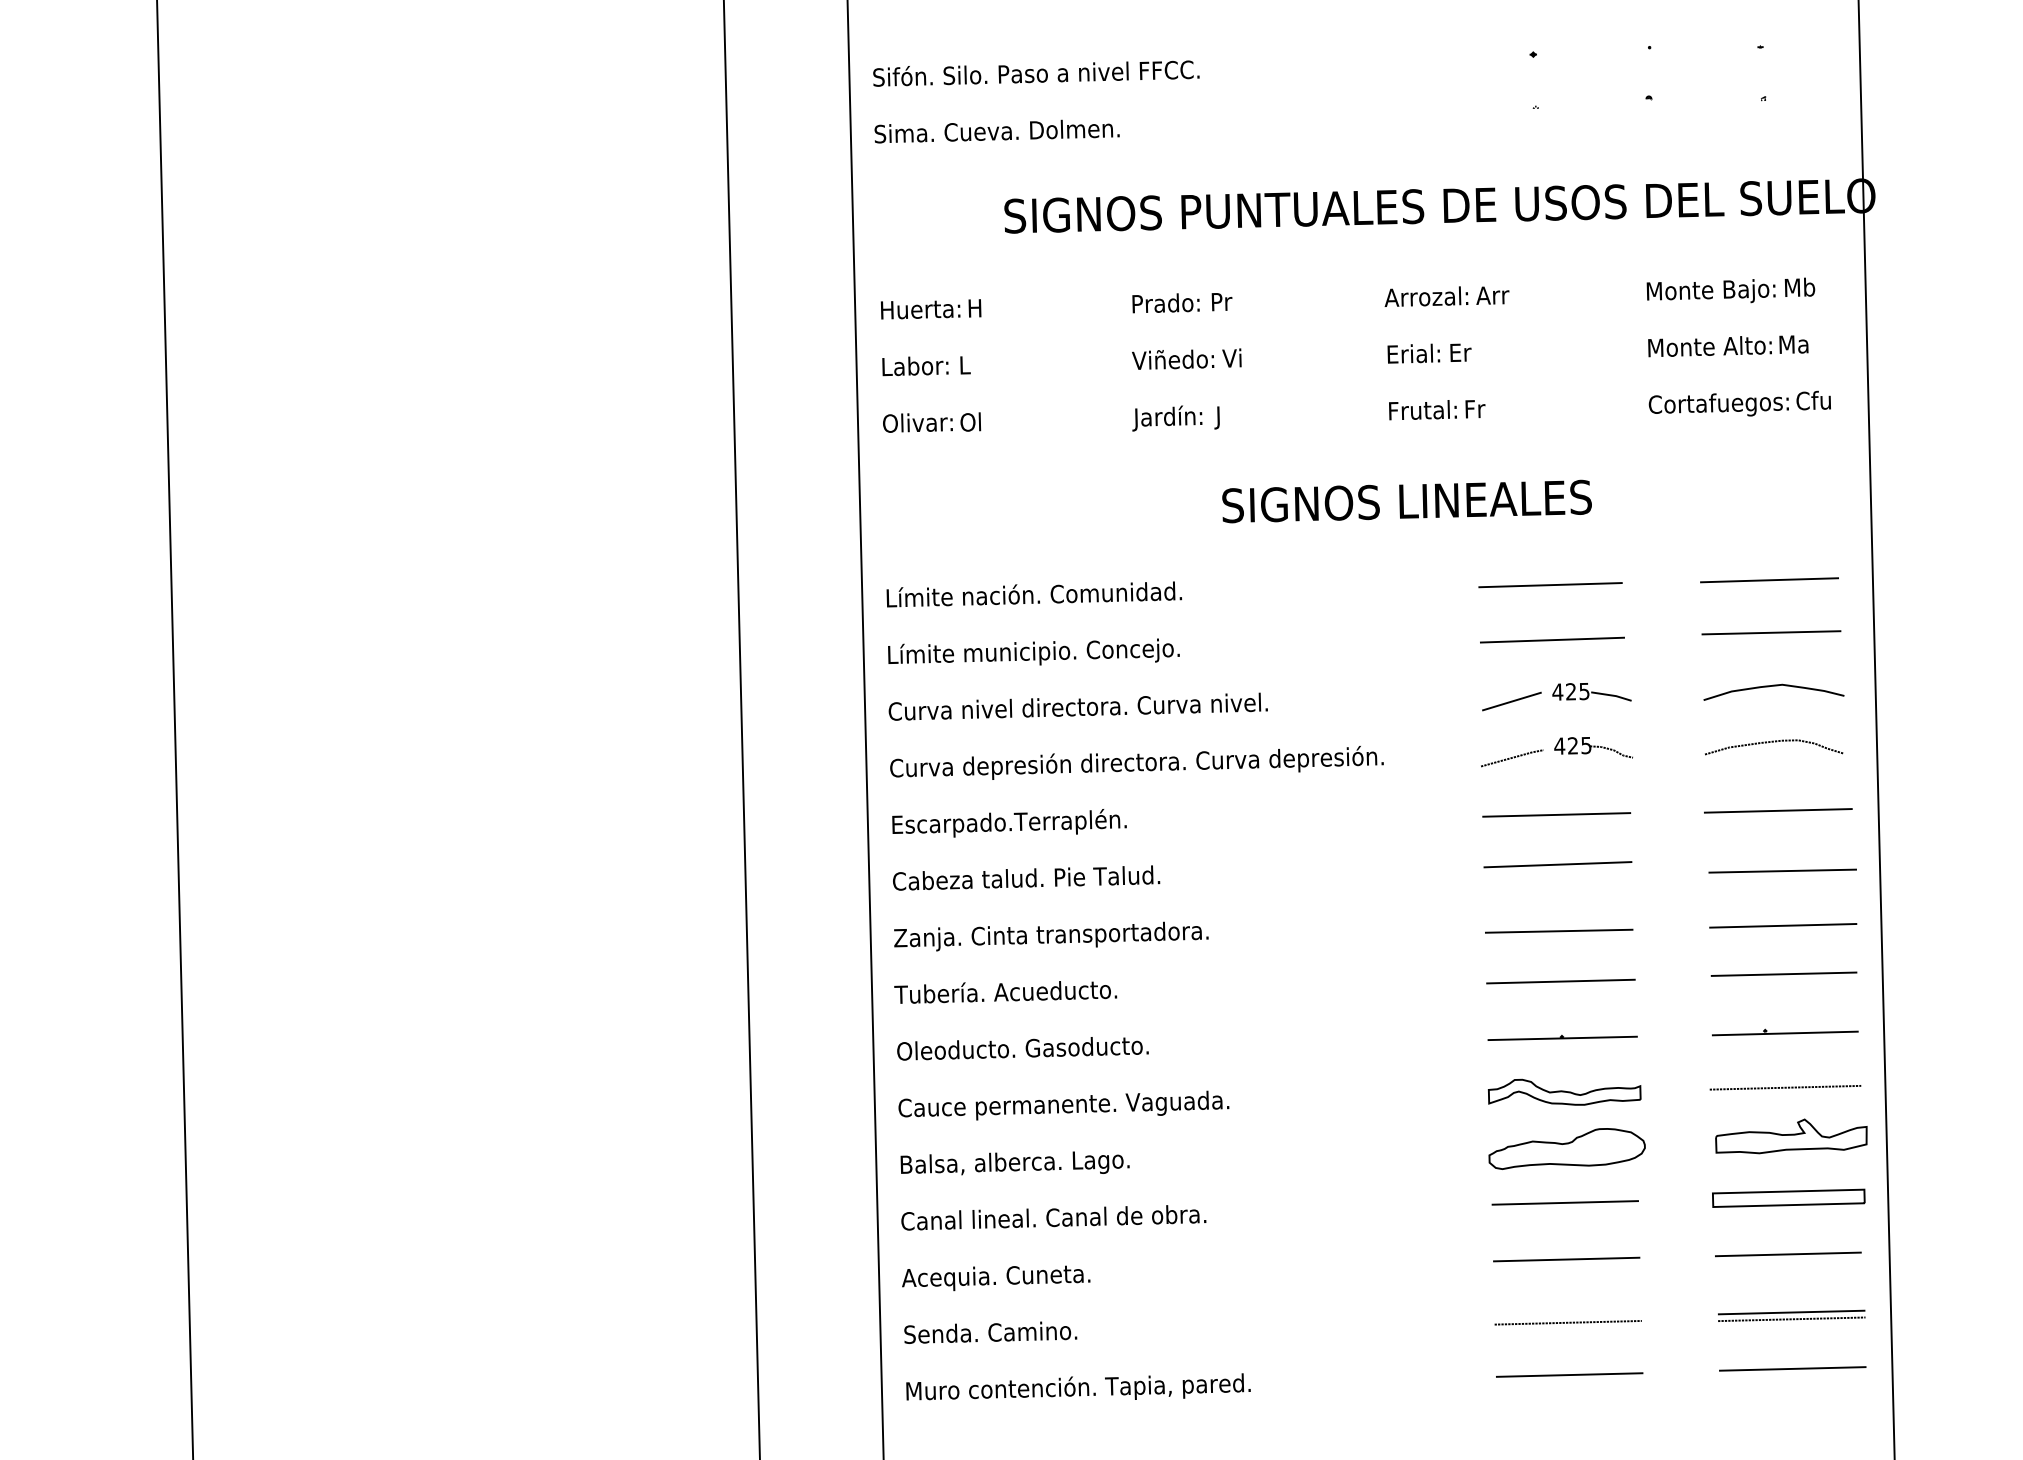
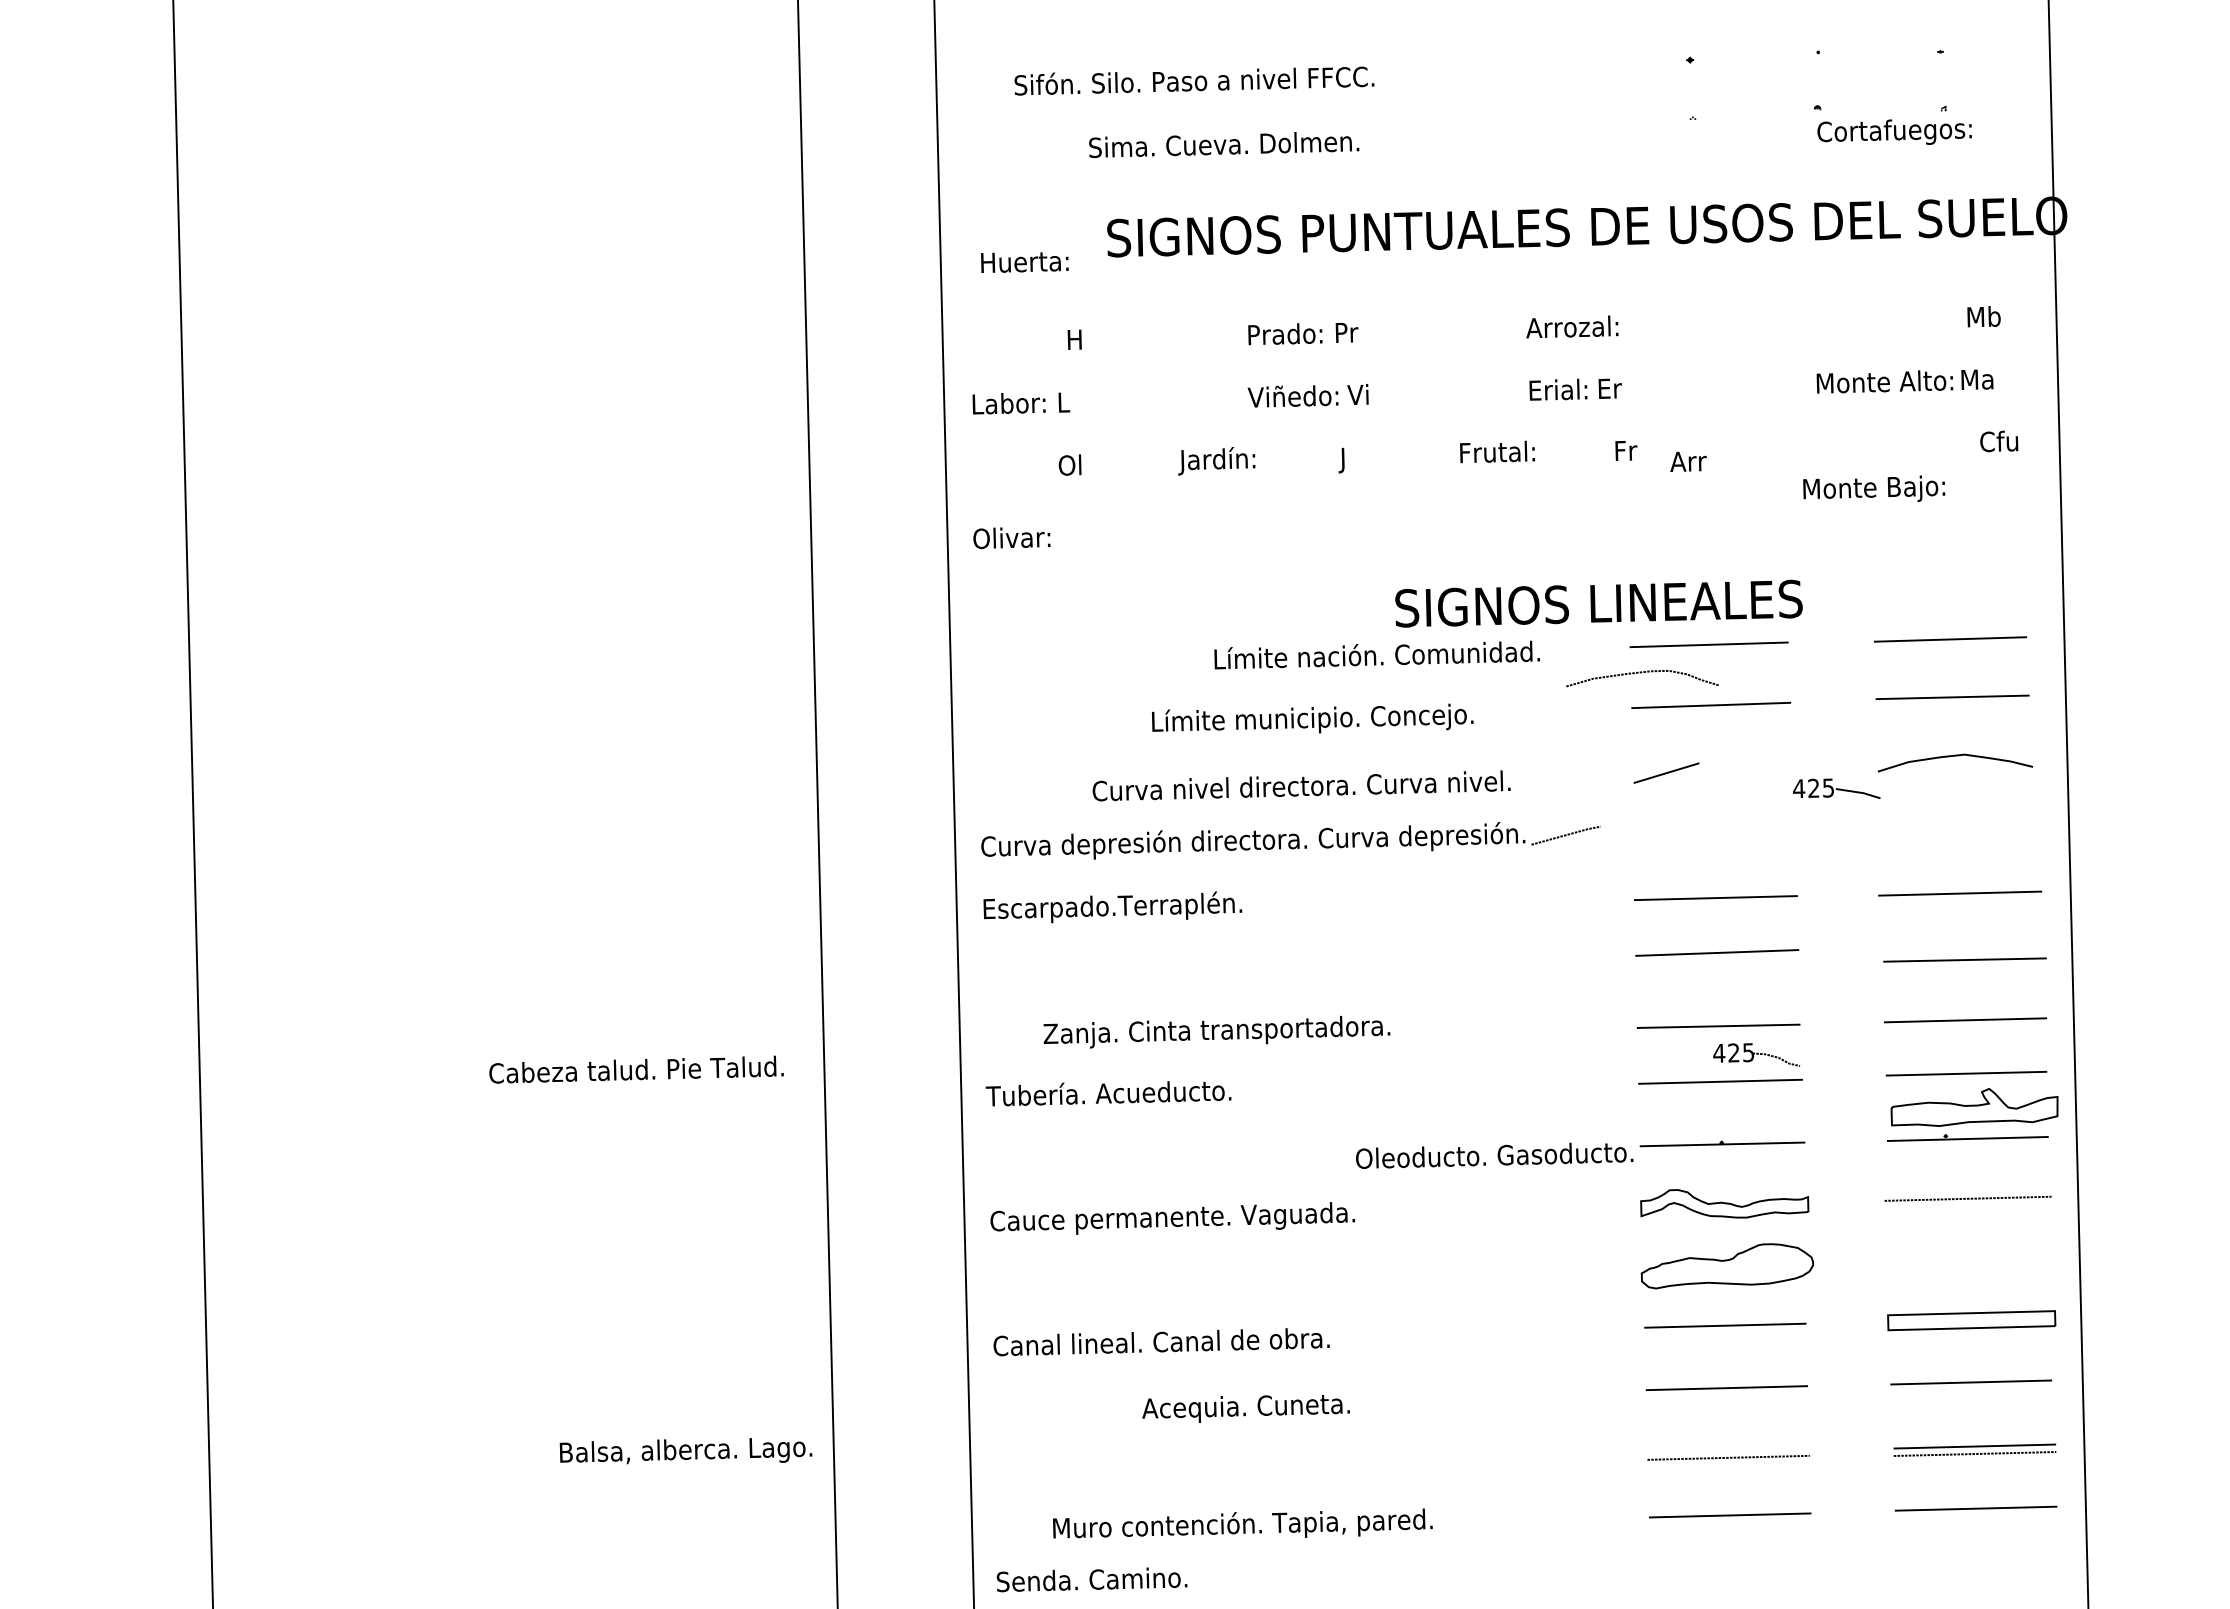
text: (1036, 73) -> (1194, 80), moved
text: (997, 132) -> (1224, 145), moved
text: (1711, 290) -> (1874, 488), moved
text: (1492, 295) -> (1688, 461), moved
text: (920, 309) -> (1024, 262), moved
text: (1718, 404) -> (1894, 131), moved
text: (1422, 409) -> (1497, 451), moved
text: (1167, 418) -> (1216, 461), moved
text: (917, 423) -> (1011, 538), moved
text: (1406, 501) -> (1598, 603), moved
text: (1033, 593) -> (1376, 654), moved
text: (1033, 651) -> (1312, 718), moved
part: (1591, 691) -> (1836, 788), moved
text: (1078, 706) -> (1301, 785), moved
curve: (1773, 742) -> (1641, 673), moved
part: (1593, 747) -> (1756, 1054), moved
line: (1511, 758) -> (1565, 835), moved
text: (1026, 877) -> (636, 1069), moved
text: (1050, 936) -> (1216, 1032), moved
text: (1022, 1048) -> (1494, 1155), moved
part: (1791, 1136) -> (1974, 1107), moved
text: (1014, 1163) -> (685, 1451), moved
text: (995, 1278) -> (1245, 1408), moved
text: (990, 1332) -> (1091, 1579), moved
text: (1078, 1386) -> (1242, 1523), moved

